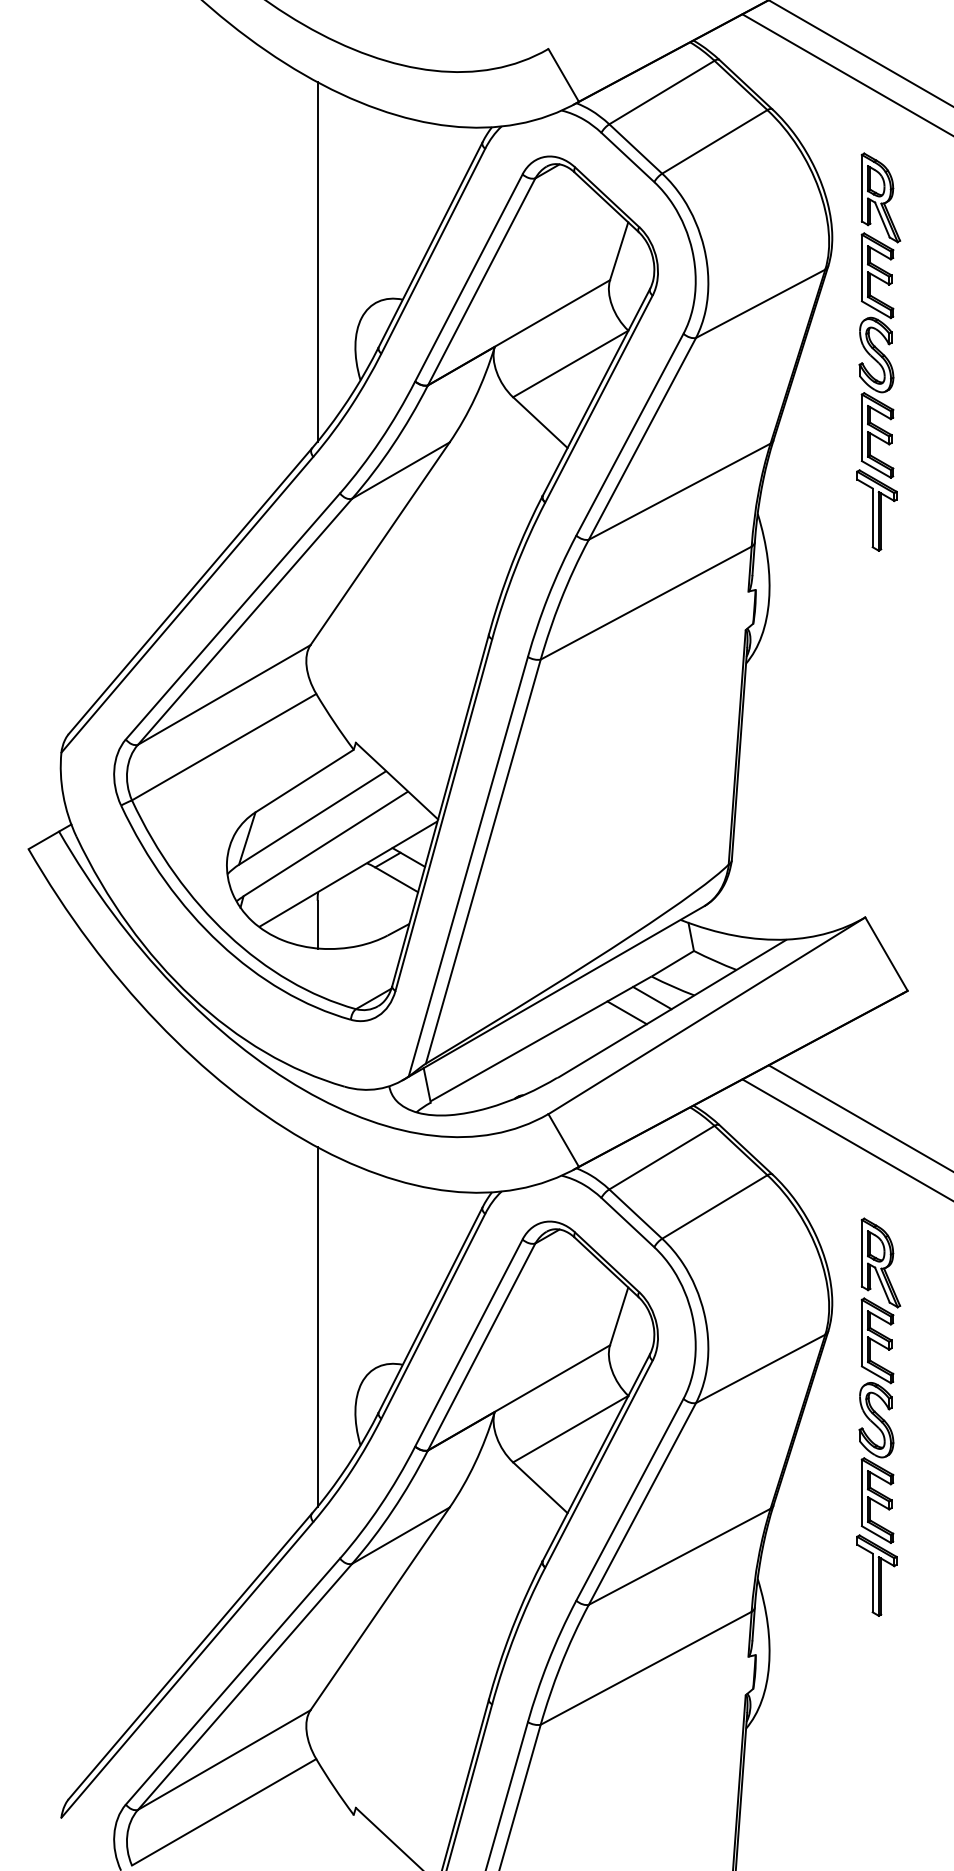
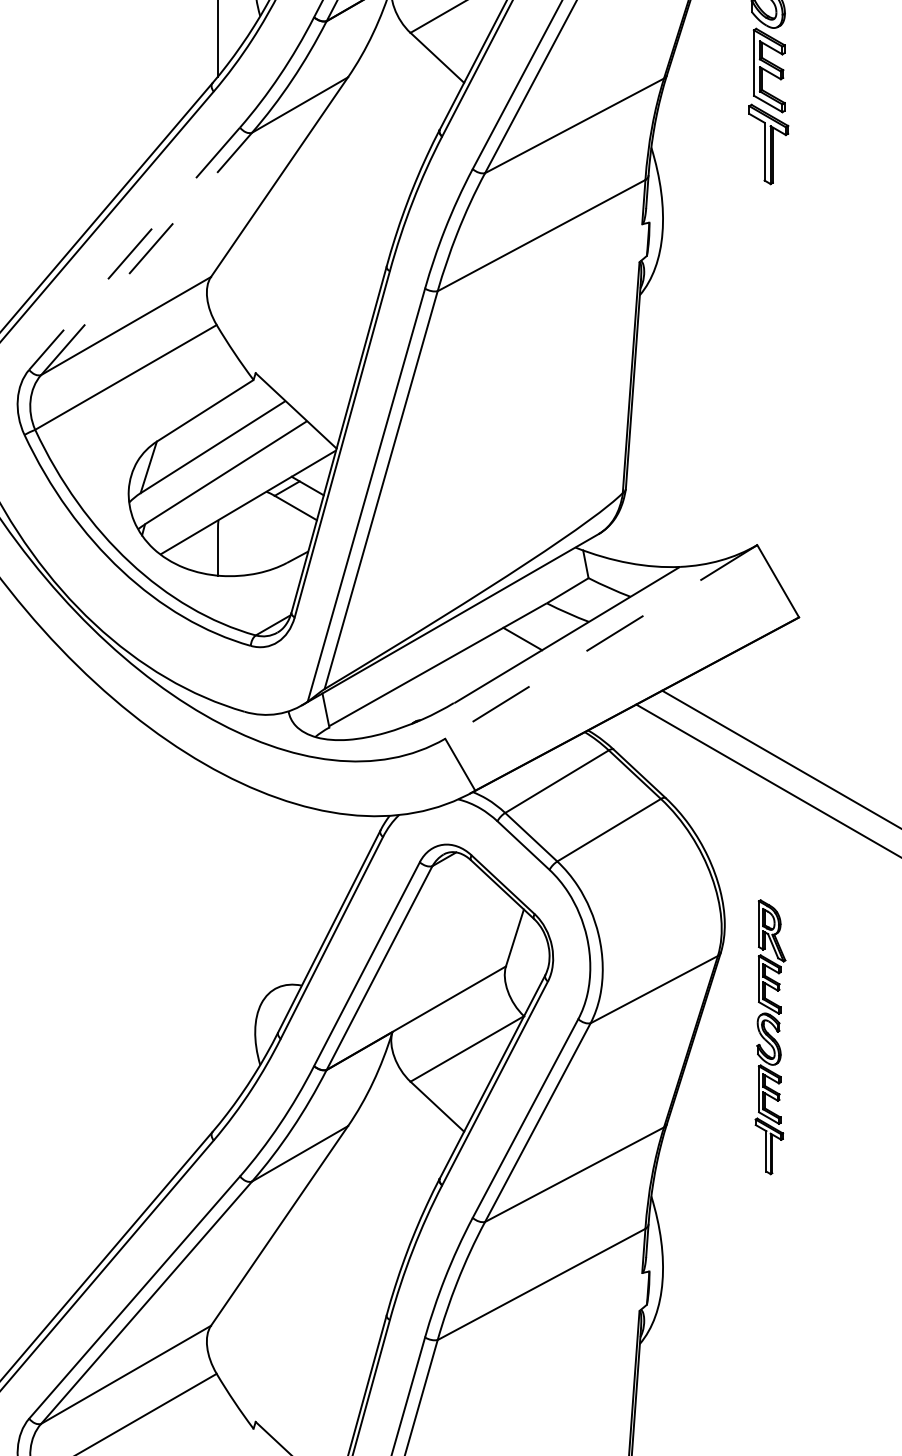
line: (232, 616) -> (134, 248), solid -> dashed
line: (245, 621) -> (146, 253), solid -> dashed
line: (652, 997) -> (547, 623), removed
line: (706, 1016) -> (600, 642), solid -> dashed
line: (317, 1326) -> (217, 947), removed
part: (878, 1416) -> (770, 1036), size x0.7

